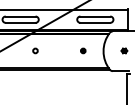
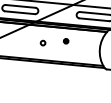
circle: (35, 50) -> (43, 42), moved
part: (83, 50) -> (66, 40), moved

